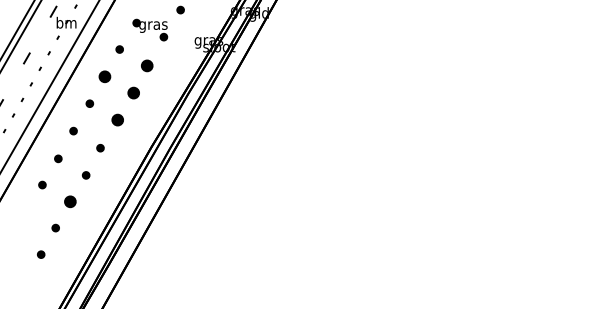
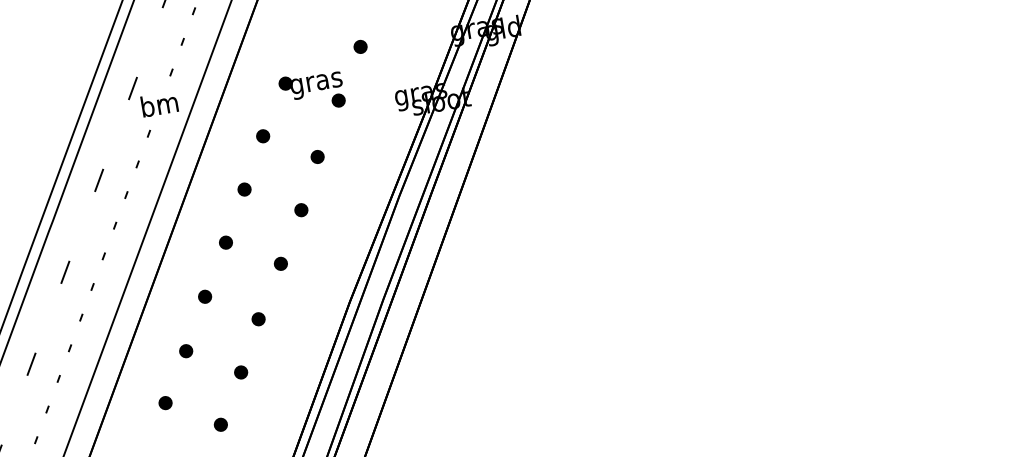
part: (147, 65) -> (317, 156), size x0.62
part: (104, 76) -> (244, 189), size x0.62
part: (133, 92) -> (300, 209), size x0.62
part: (117, 120) -> (280, 264), size x0.62
part: (70, 201) -> (220, 424), size x0.62

